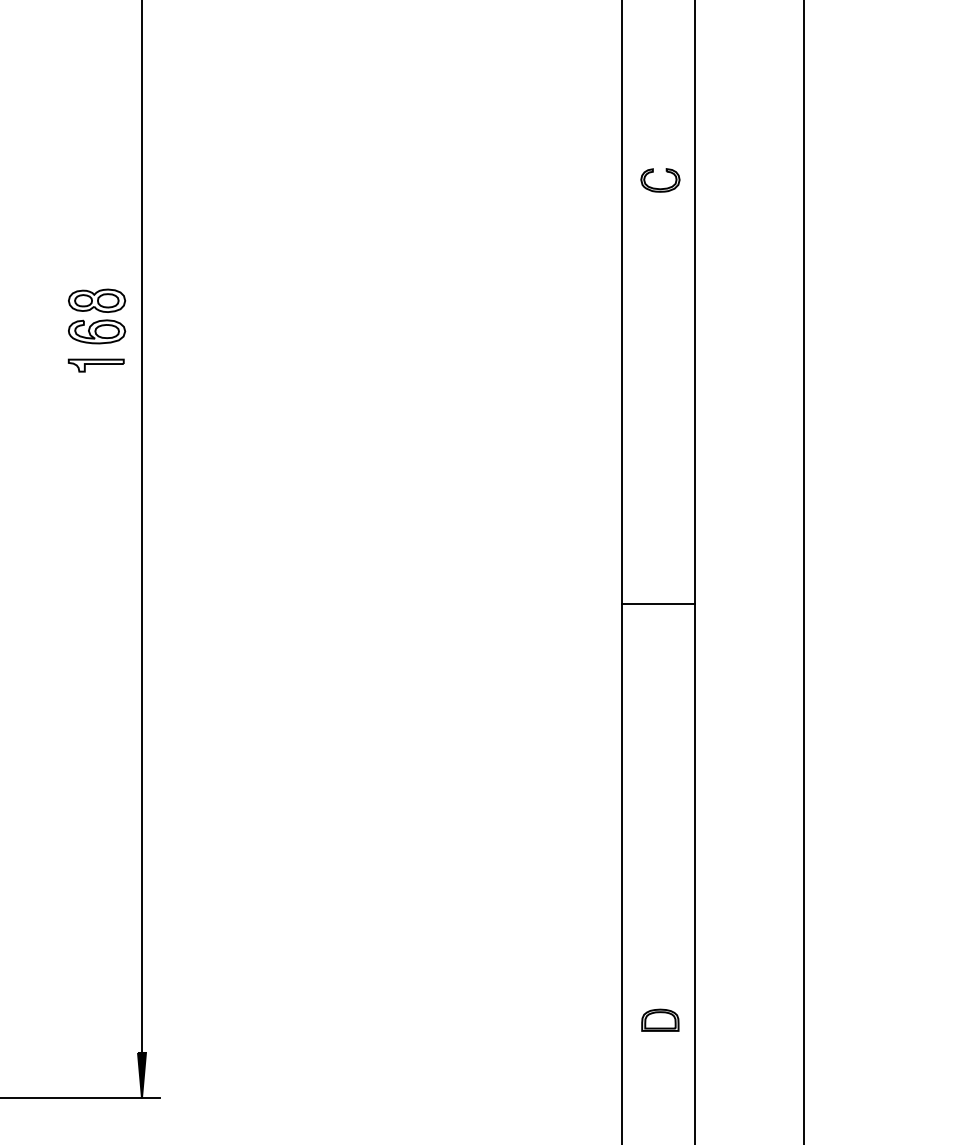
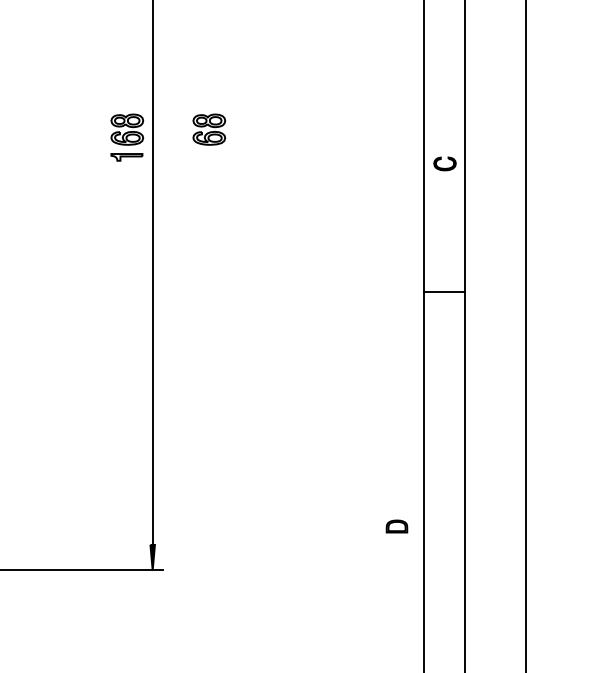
part: (659, 179) -> (444, 163), moved
part: (242, 316) -> (209, 129), added
part: (659, 1020) -> (396, 526), moved

